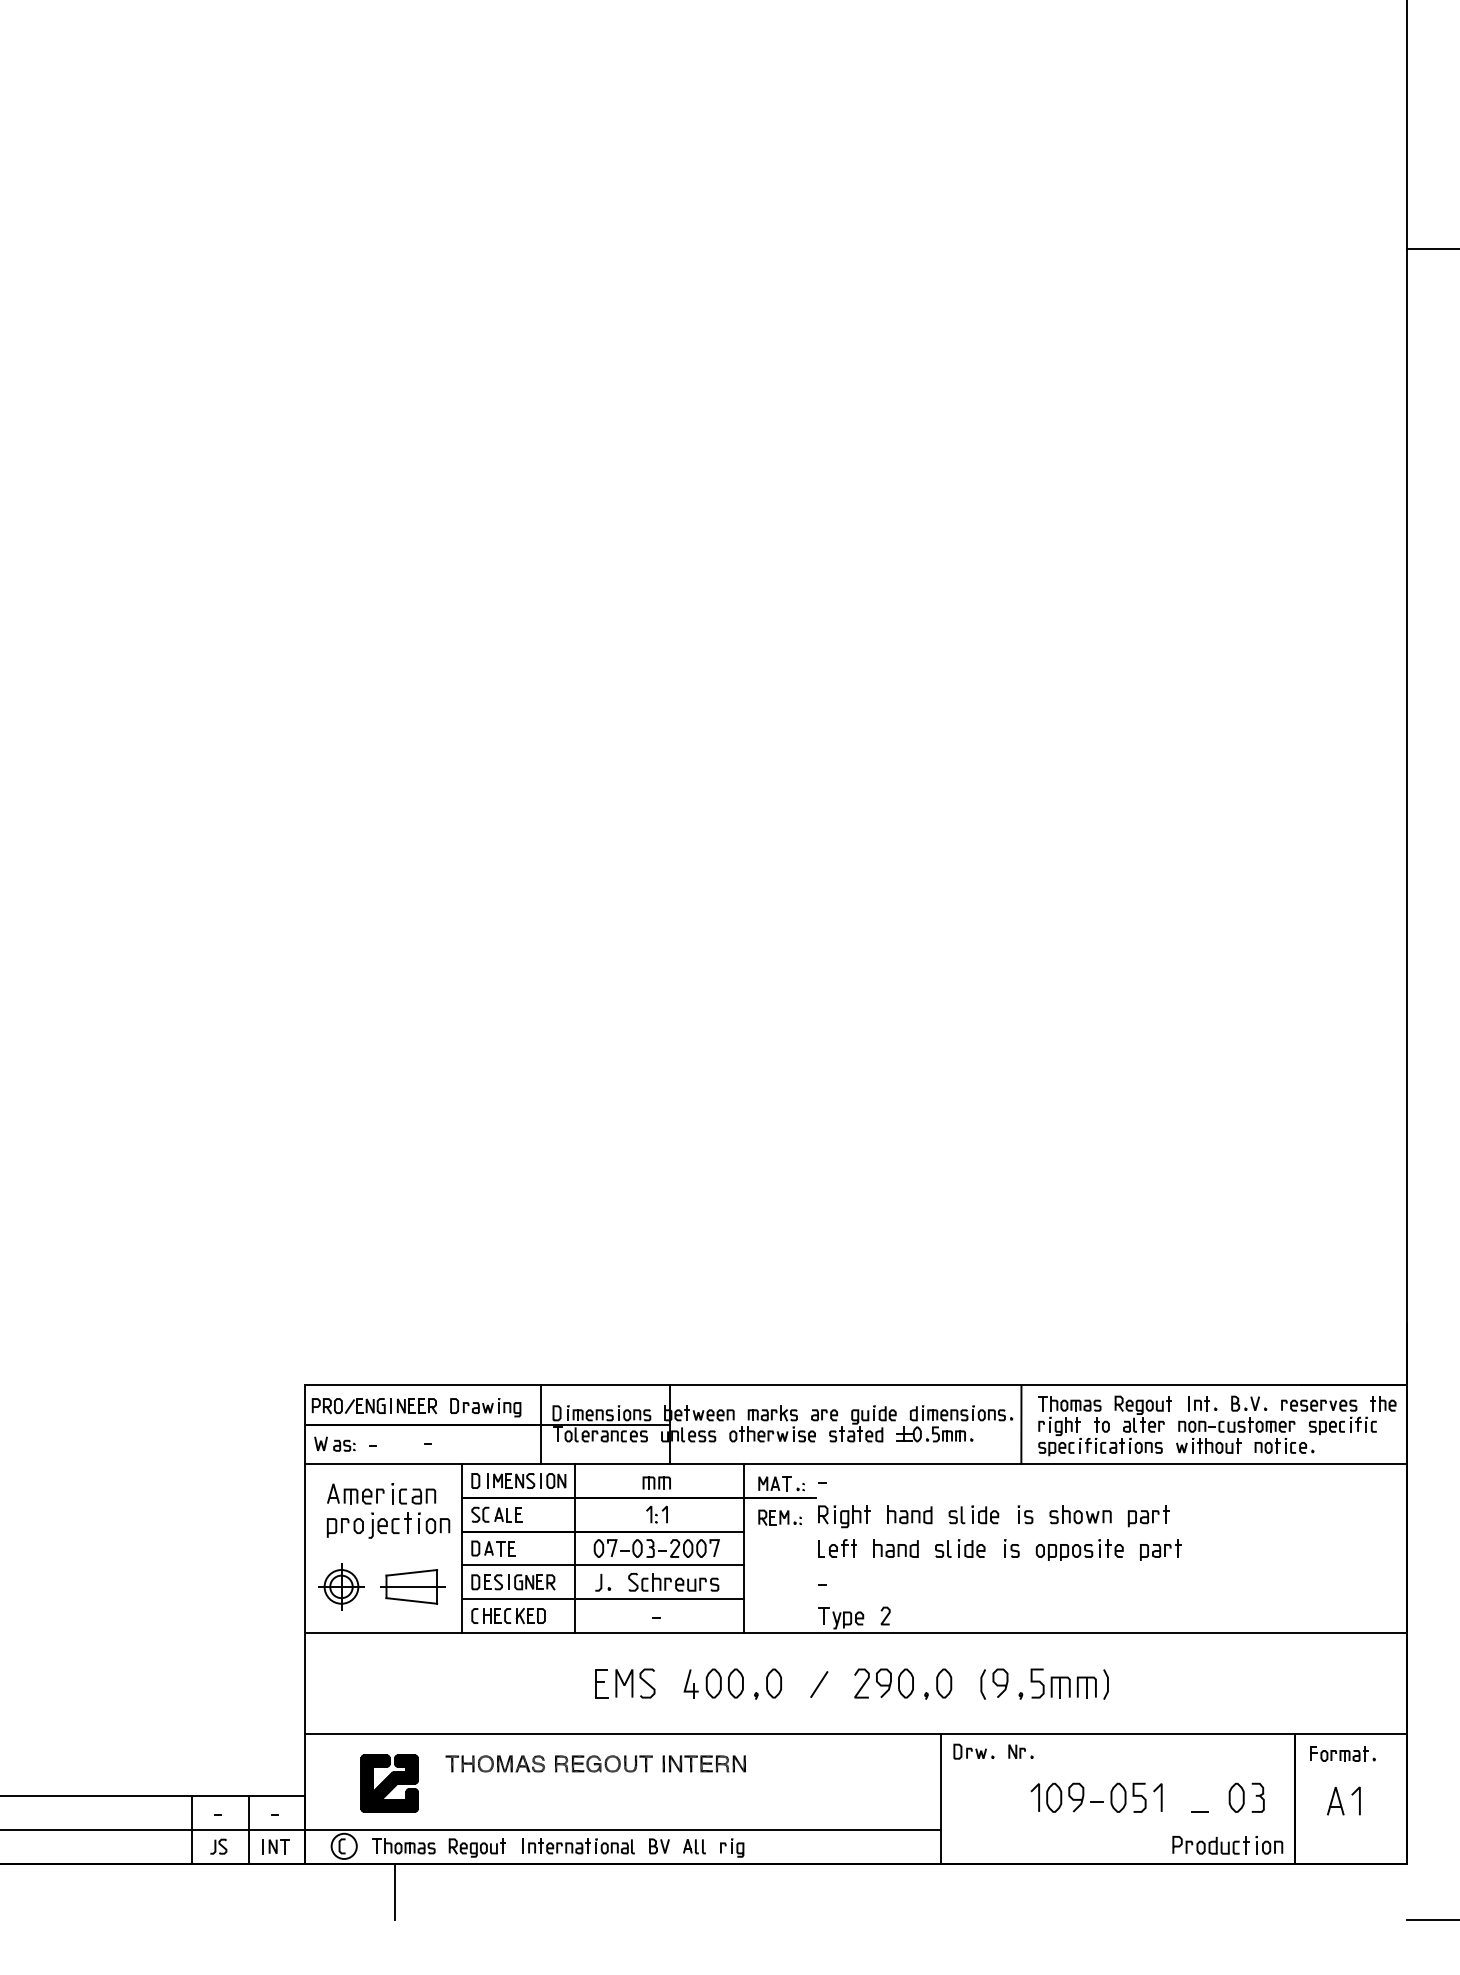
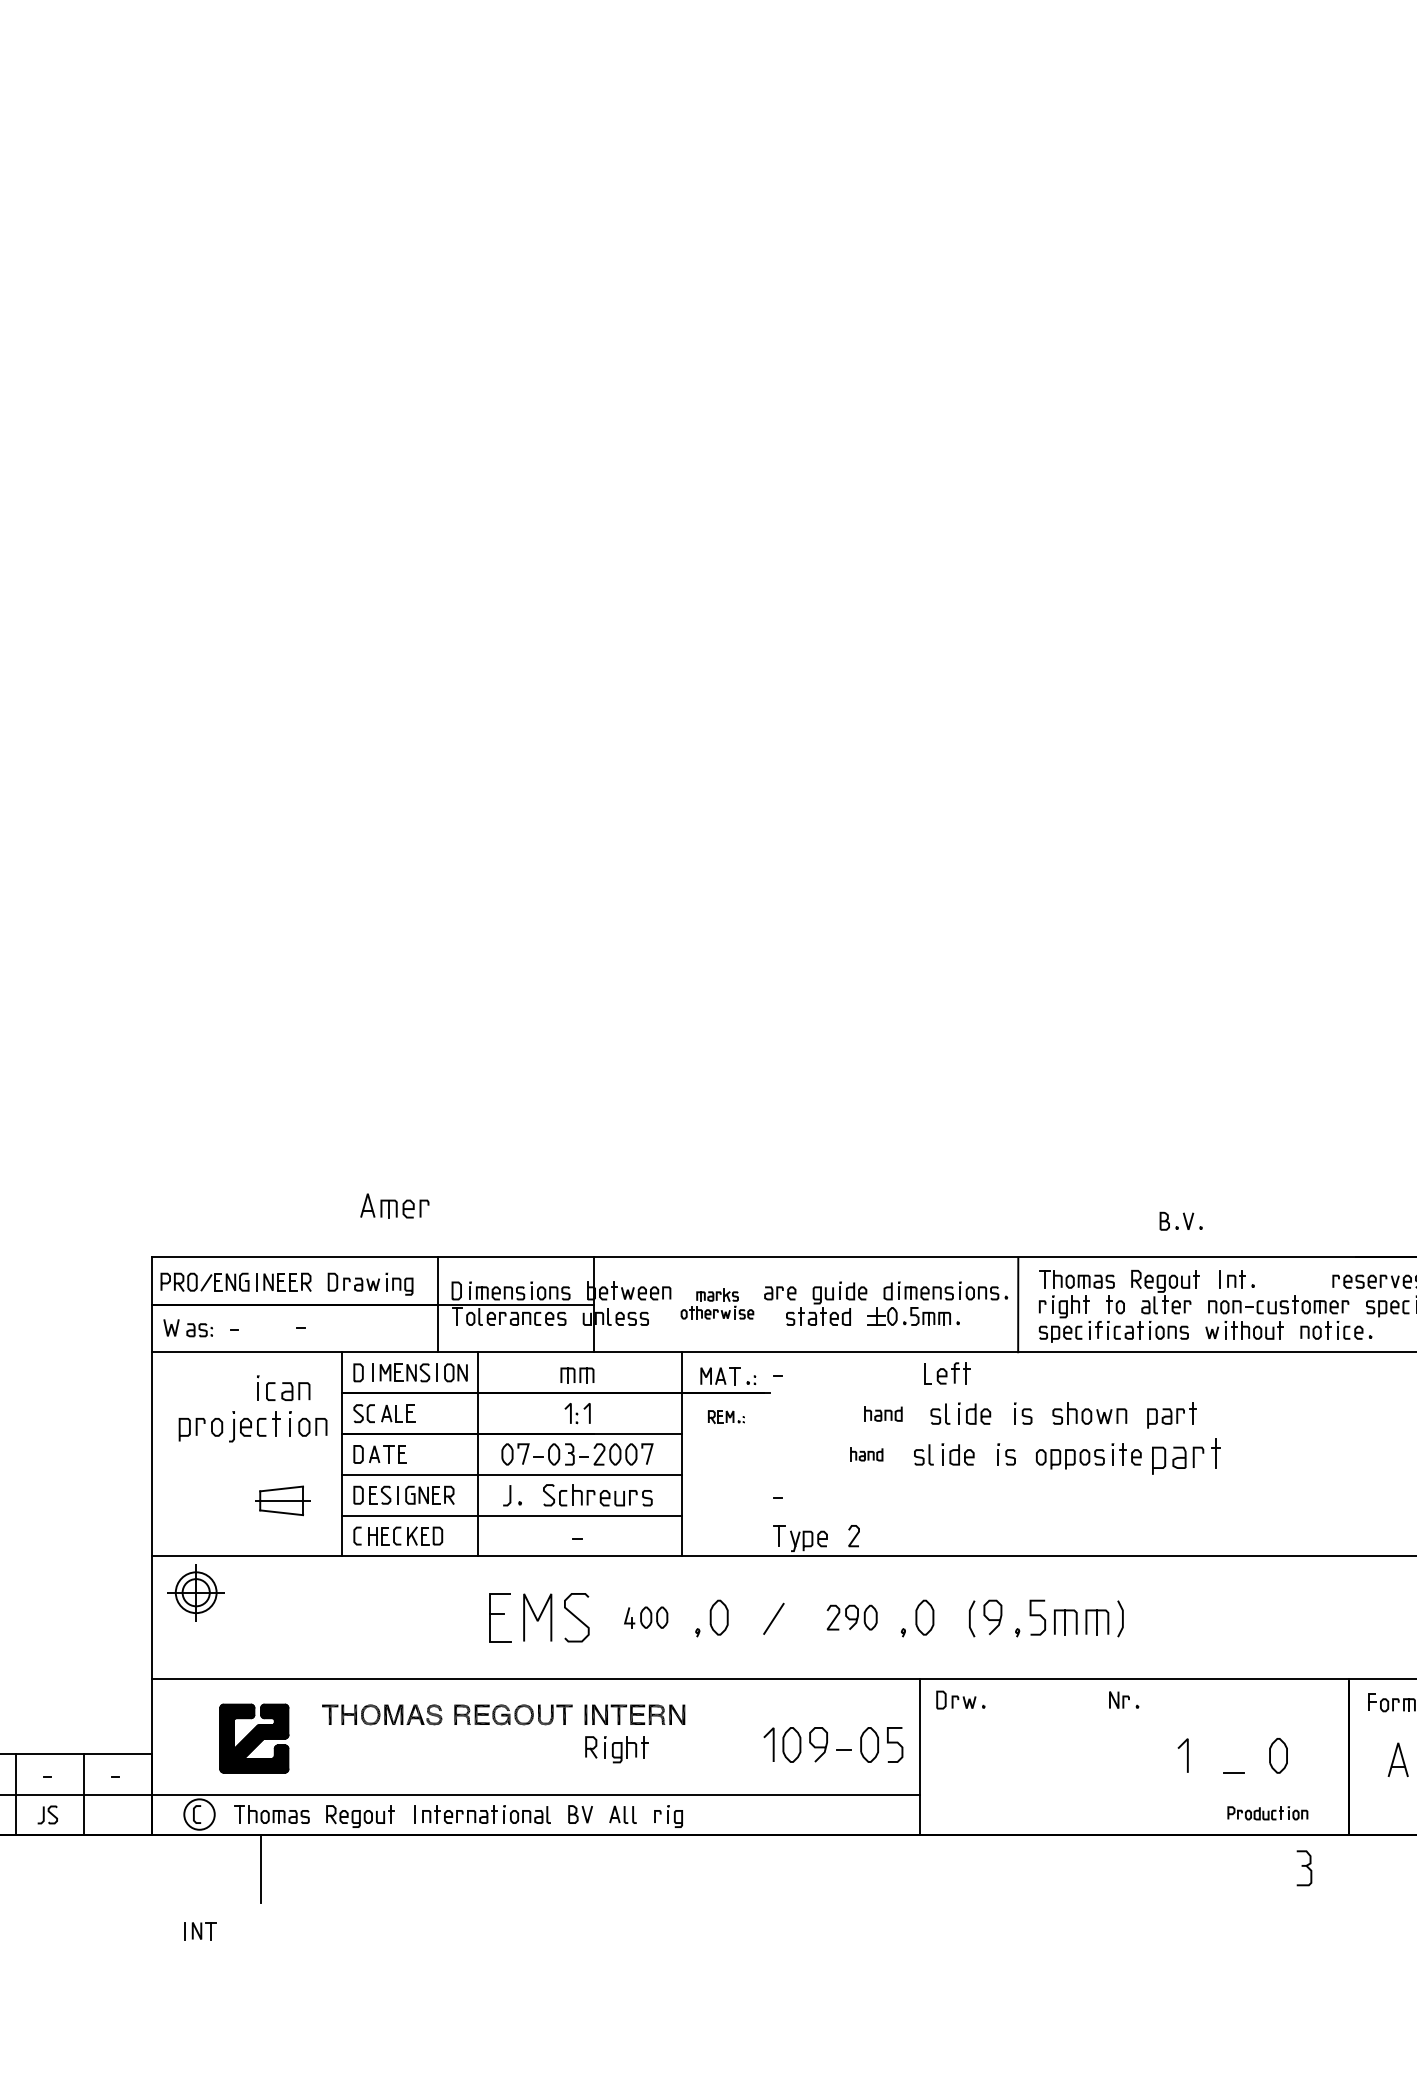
part: (1249, 1403) -> (1181, 1221), moved
part: (772, 1423) -> (717, 1303), size x0.7
part: (355, 1493) -> (394, 1205), moved
part: (909, 1514) -> (882, 1413), size x0.7
part: (844, 1516) -> (616, 1749), moved
part: (779, 1517) -> (725, 1416), size x0.7
part: (837, 1548) -> (947, 1373), moved
part: (895, 1548) -> (866, 1454), size x0.6
part: (1160, 1549) -> (1186, 1455), size x1.4
part: (341, 1586) -> (196, 1592), moved
part: (412, 1586) -> (282, 1500), size x0.7
part: (625, 1683) -> (539, 1617), size x1.4
part: (713, 1683) -> (645, 1617), size x0.6
part: (883, 1683) -> (851, 1617), size x0.7
part: (1020, 1751) -> (1123, 1699), moved
part: (1088, 1797) -> (833, 1744), moved
part: (1257, 1797) -> (1303, 1867), moved
part: (1227, 1845) -> (1267, 1813), size x0.6
part: (275, 1846) -> (199, 1930), moved

